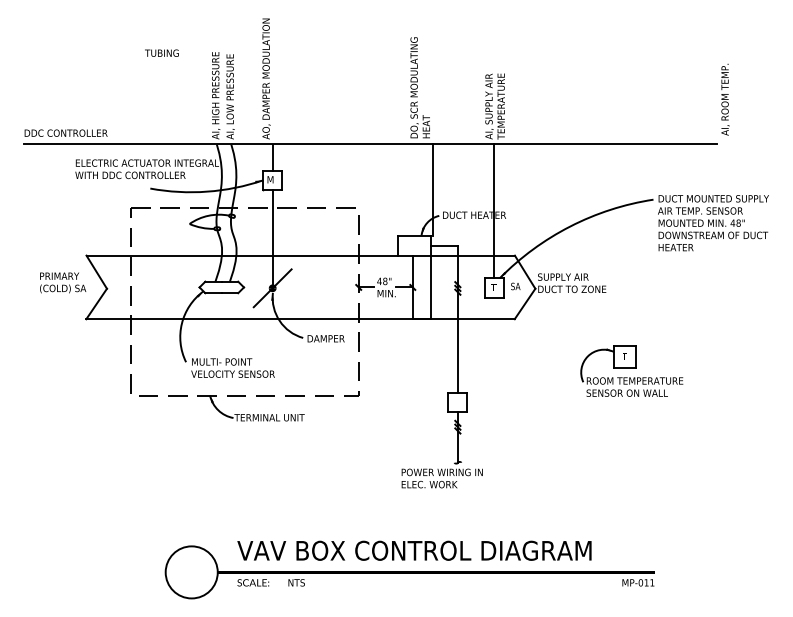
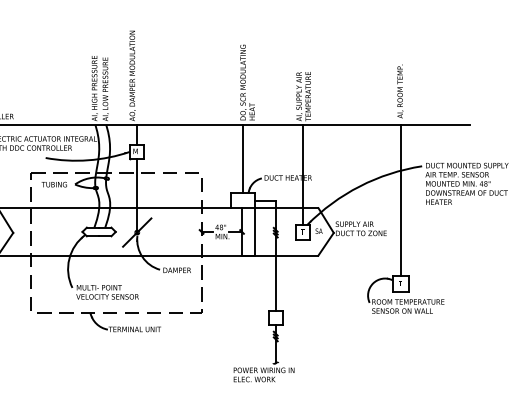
text: (161, 52) -> (54, 184), moved
text: (725, 99) -> (400, 91), moved
line: (433, 189) -> (243, 158), moved
line: (624, 244) -> (400, 199), added

